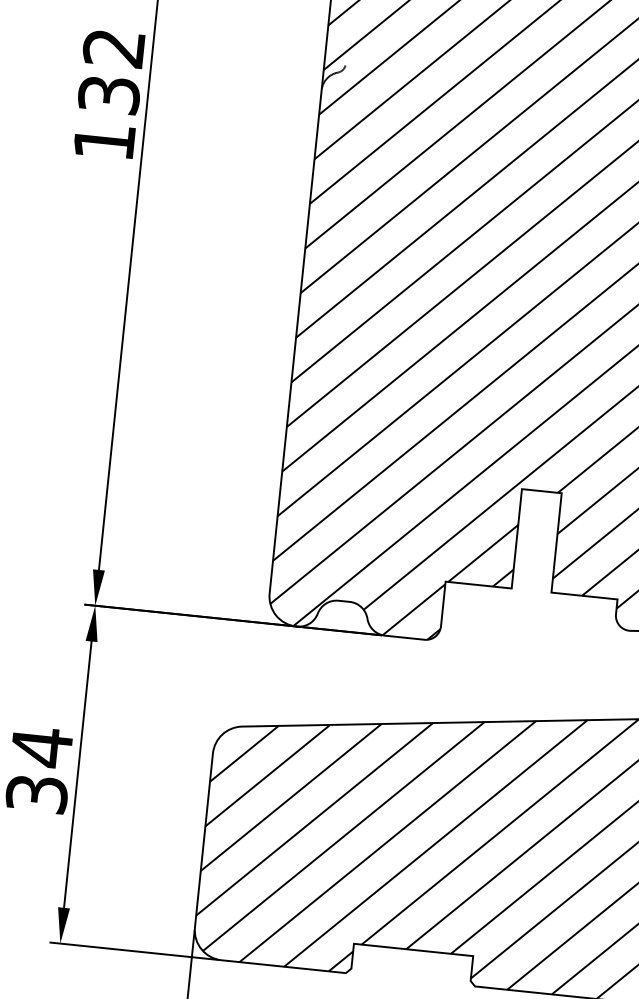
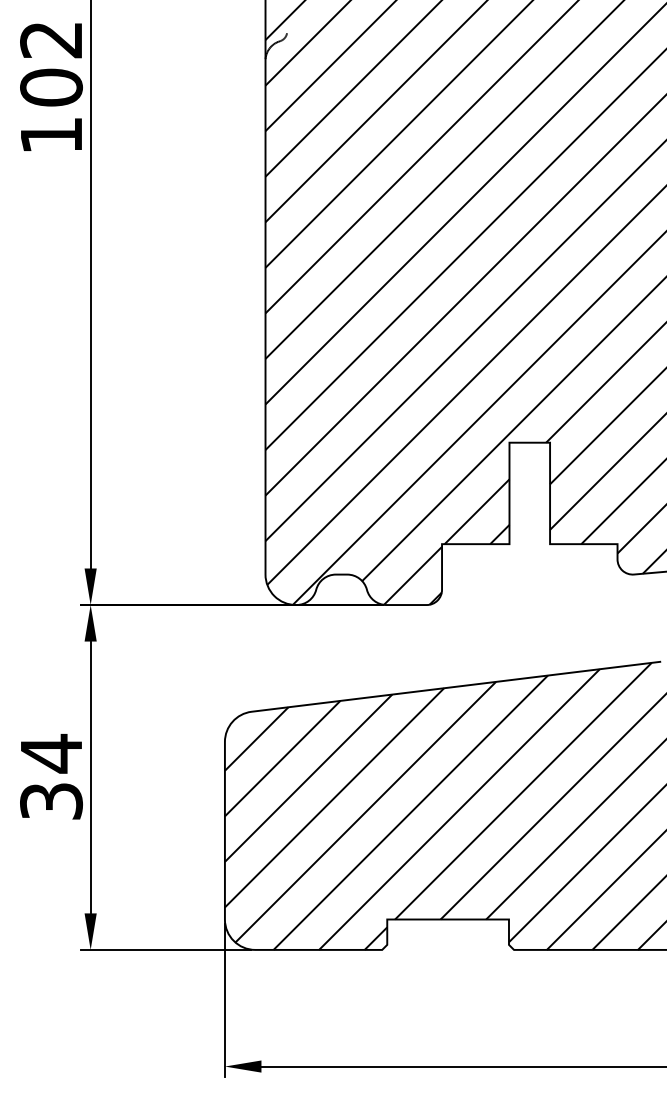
text: (109, 94) -> (51, 87), 132 -> 102

